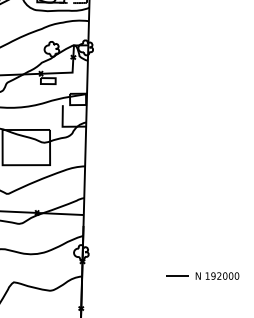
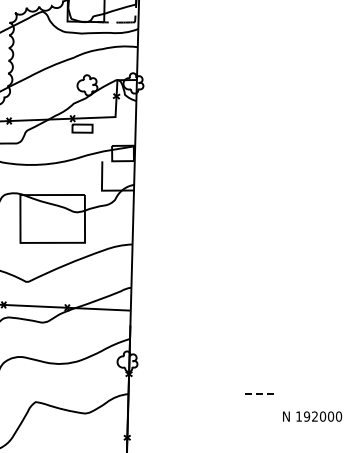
line: (177, 276) -> (258, 393), solid -> dashed
text: (217, 276) -> (312, 416), moved

